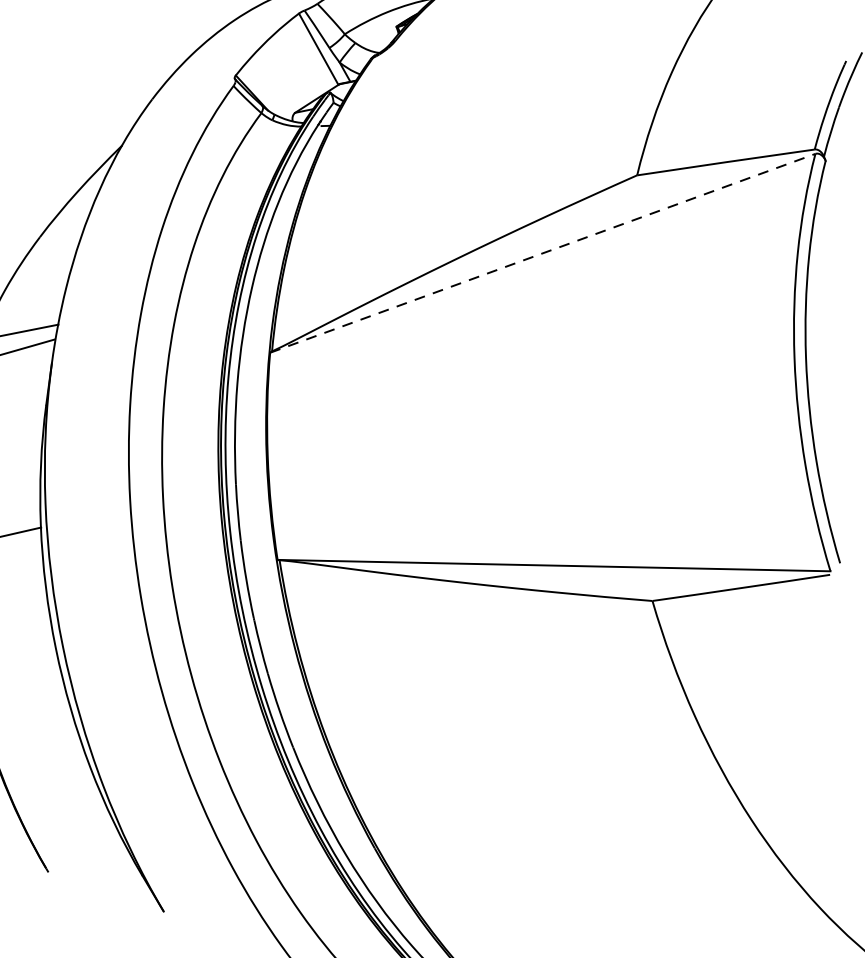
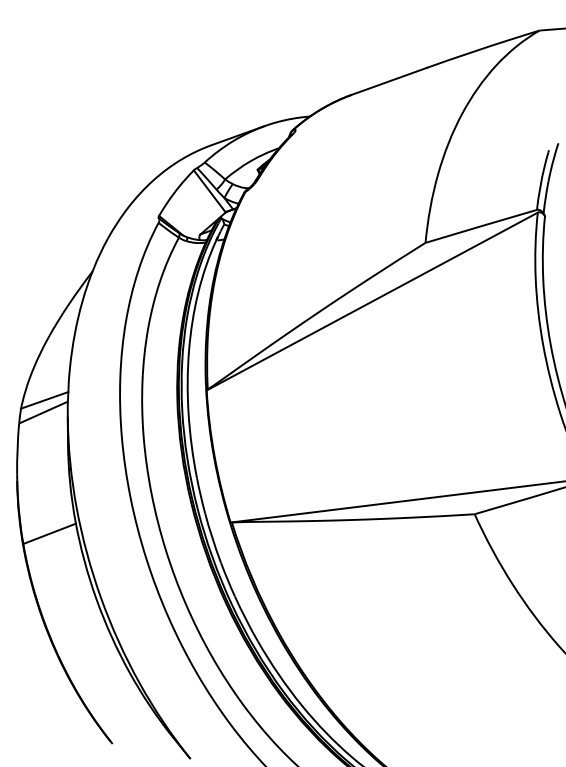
line: (543, 253) -> (372, 301), dashed -> solid

